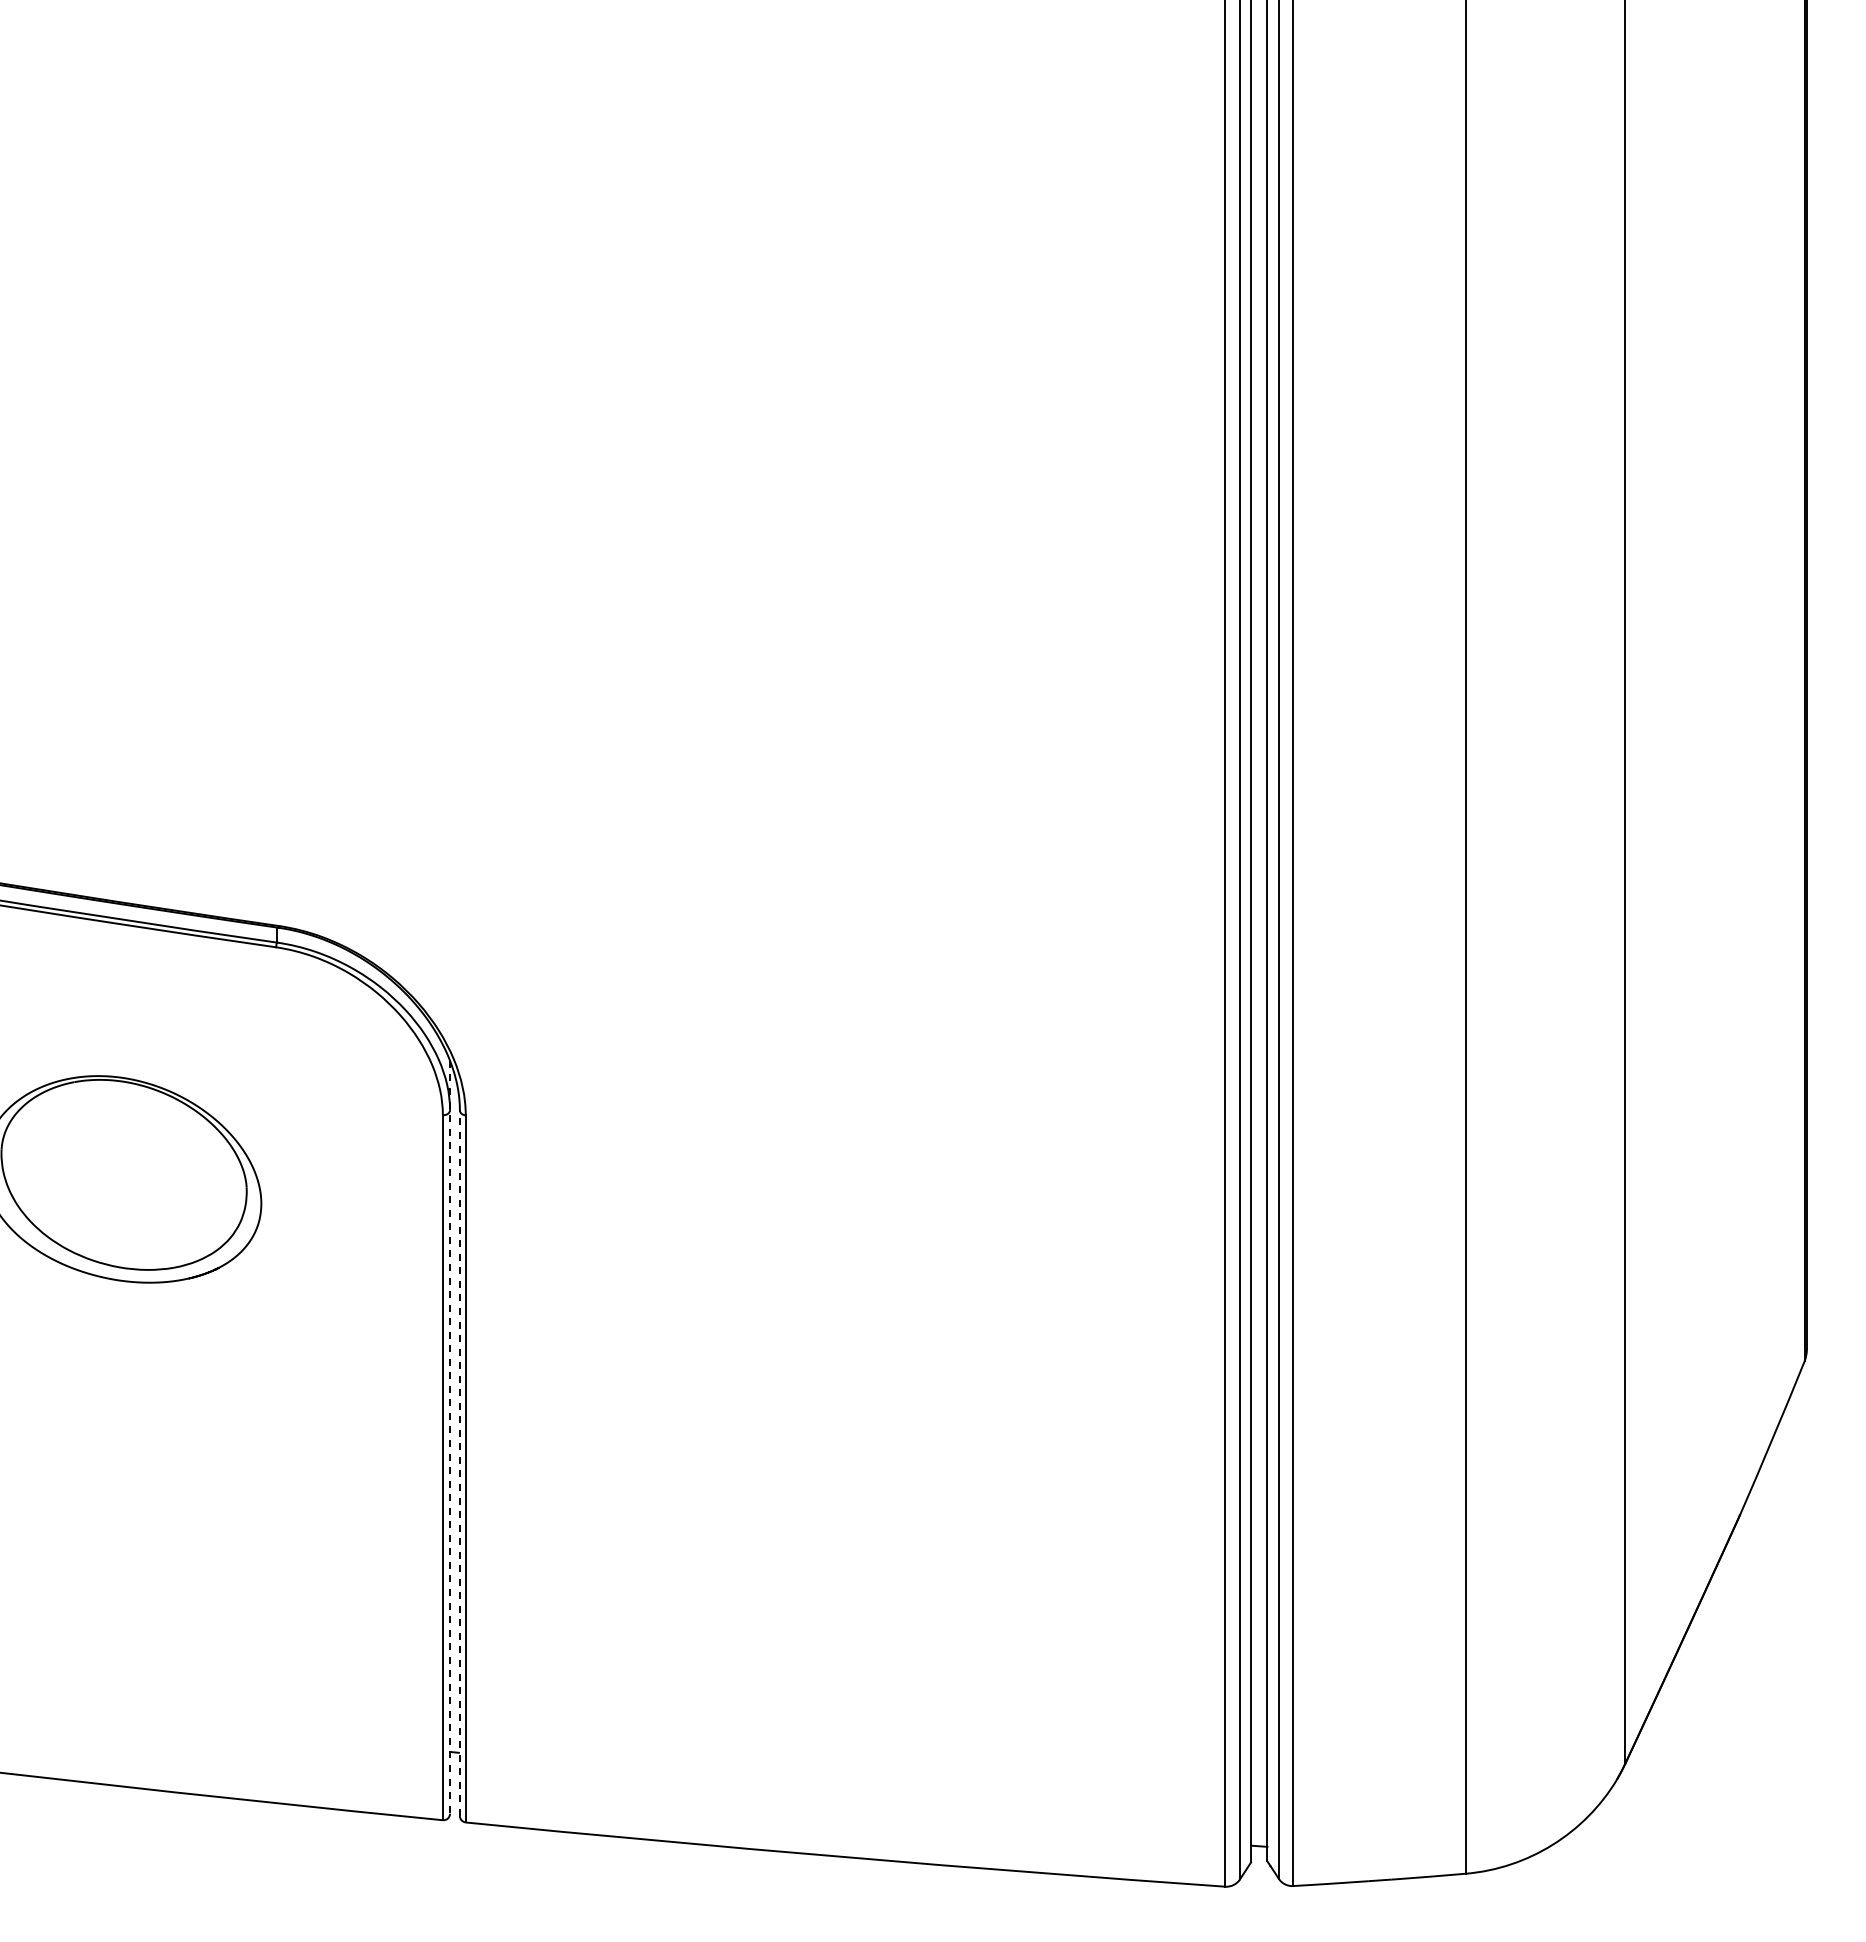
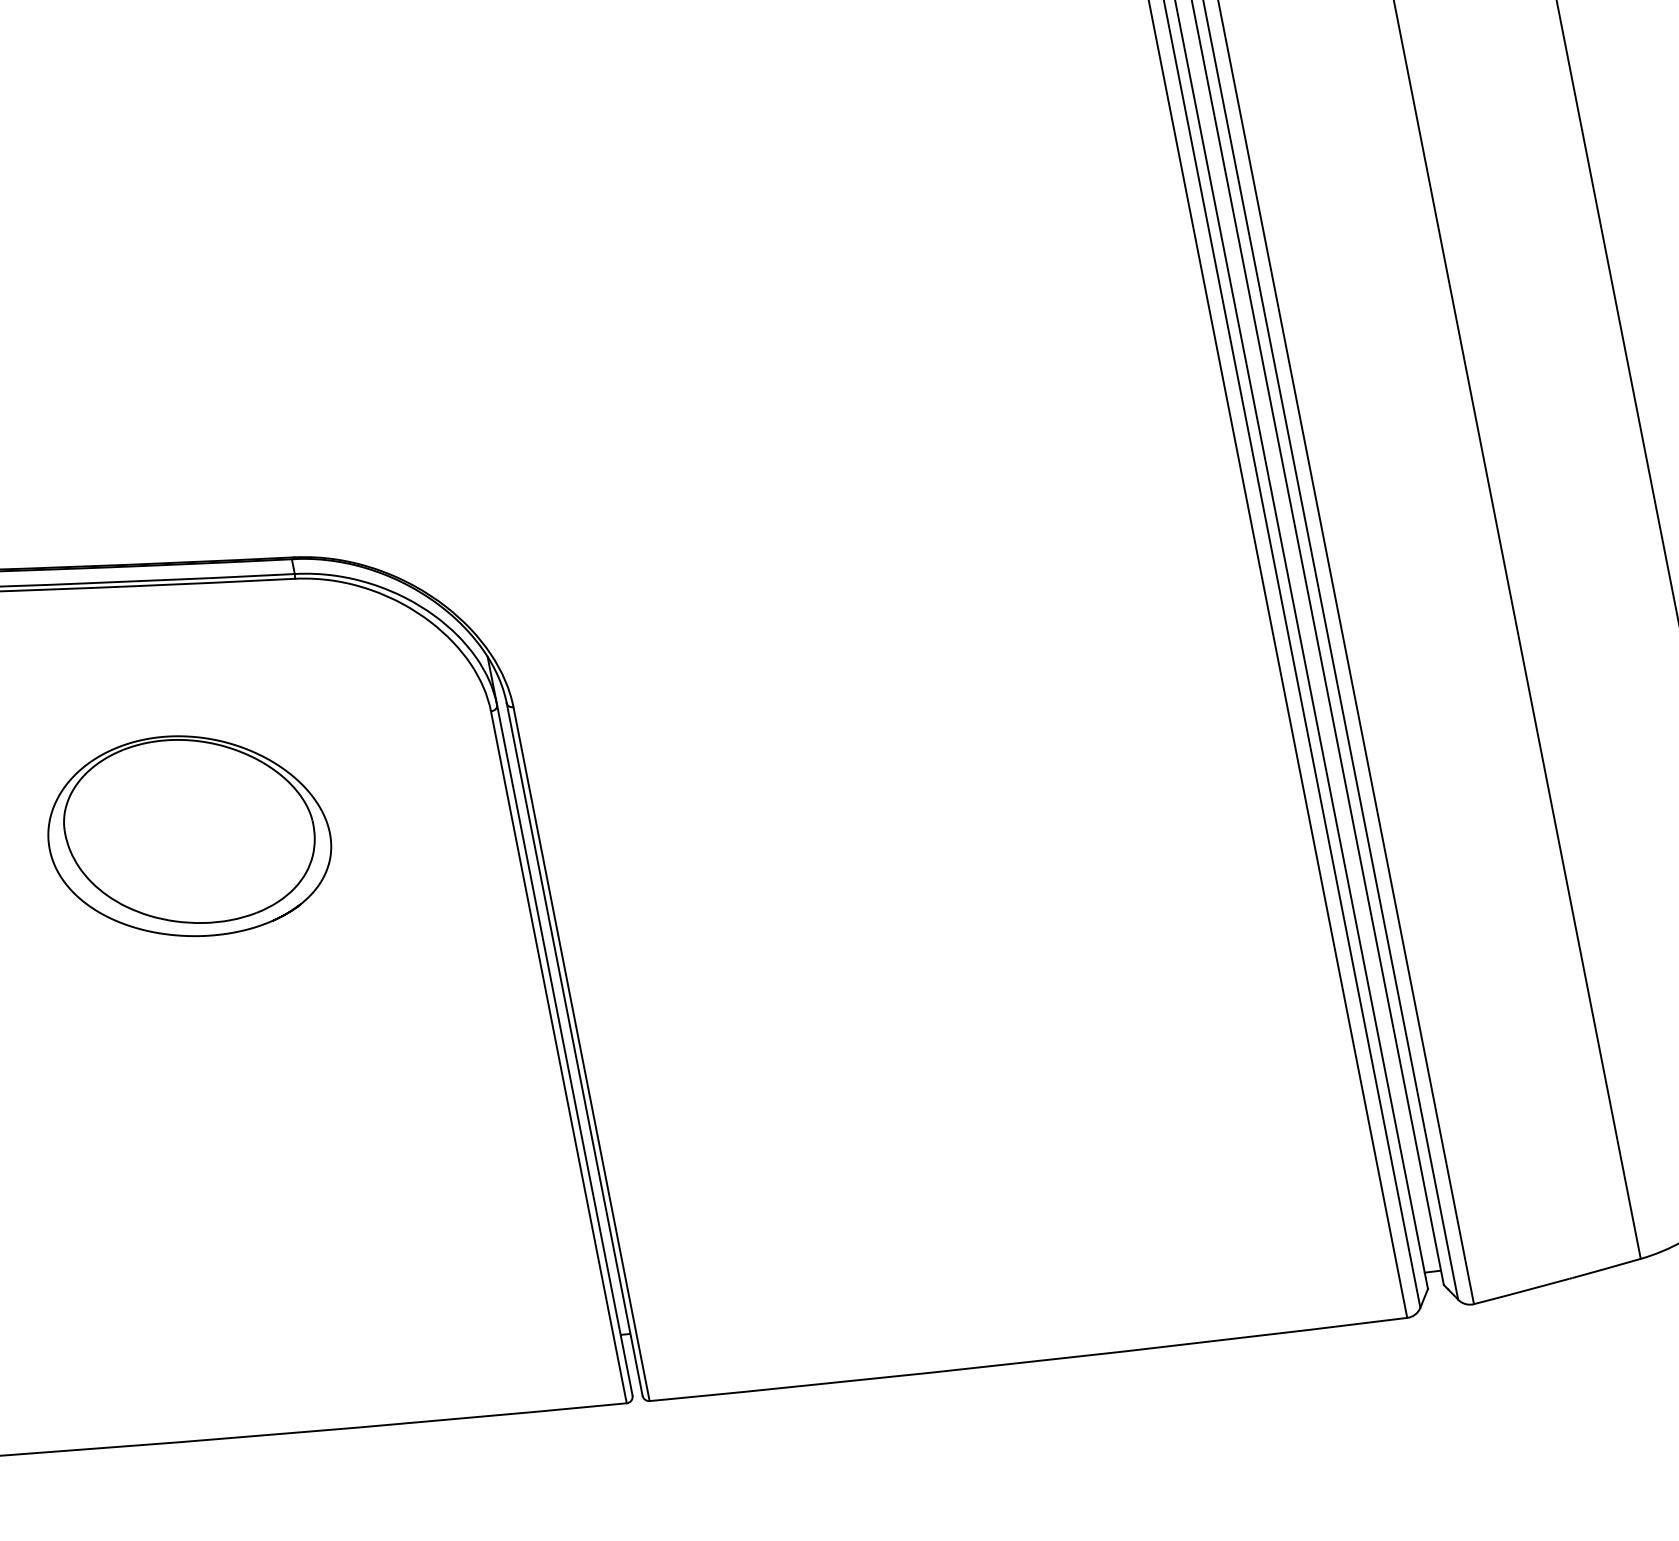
line: (450, 1437) -> (560, 1026), dashed -> solid
line: (459, 1463) -> (574, 1050), dashed -> solid

